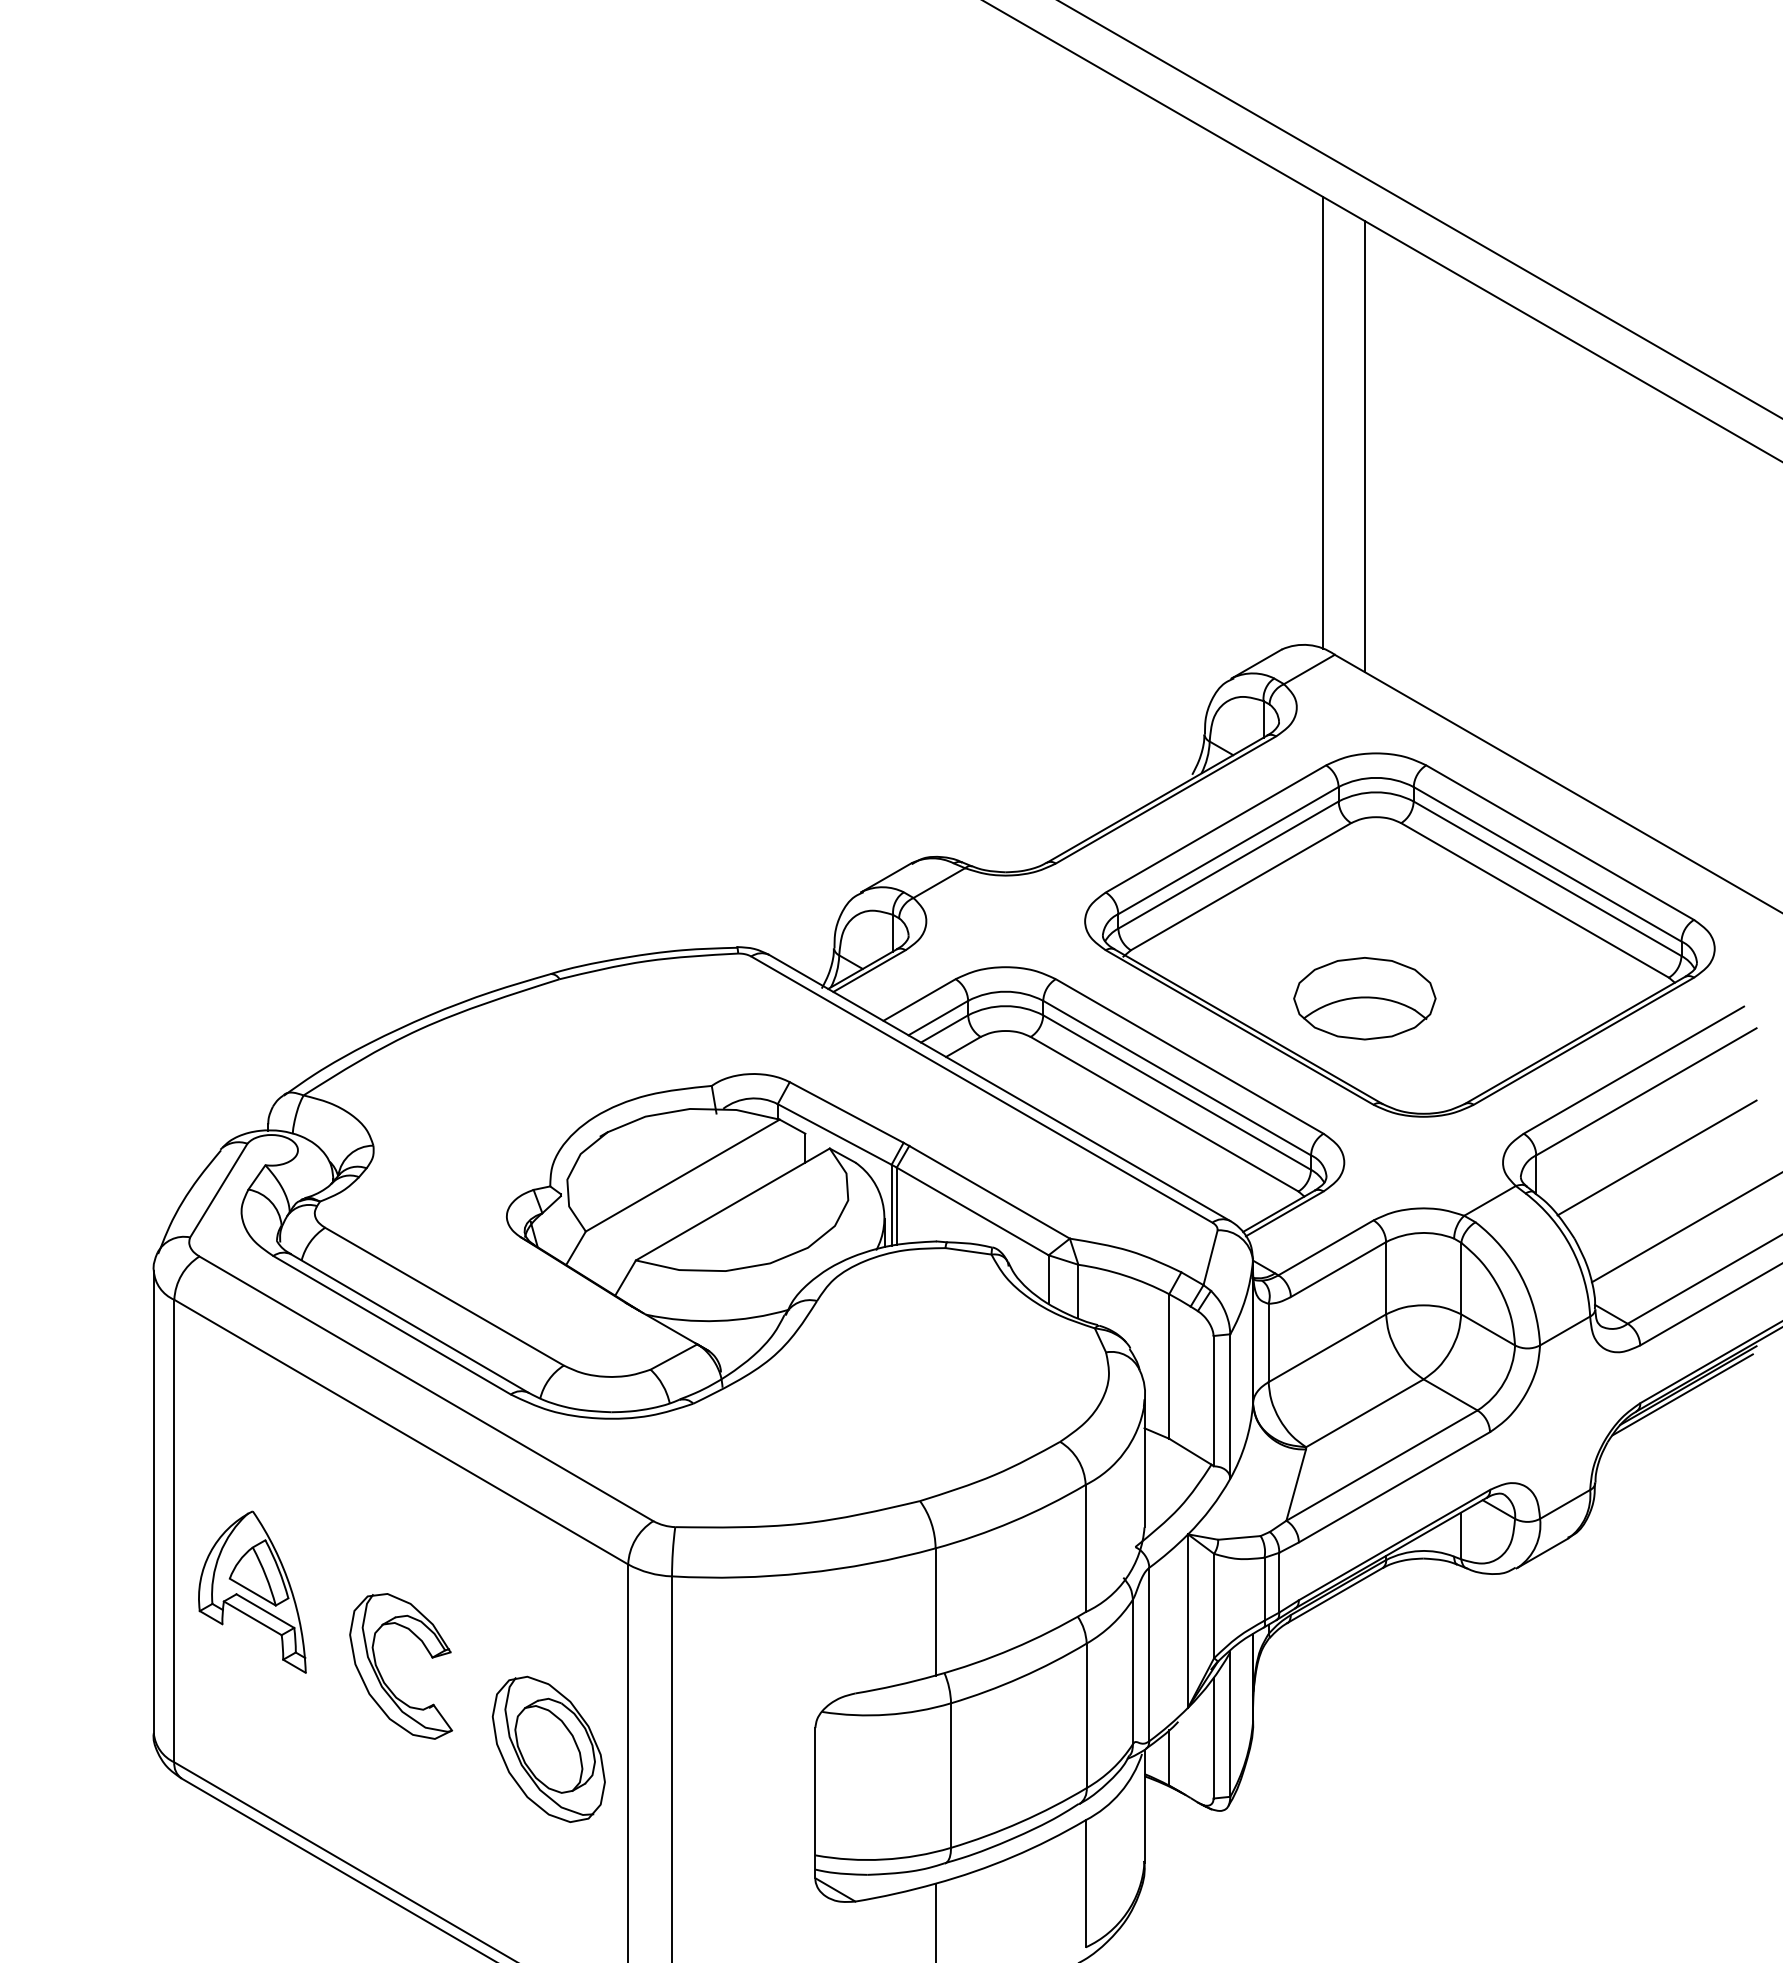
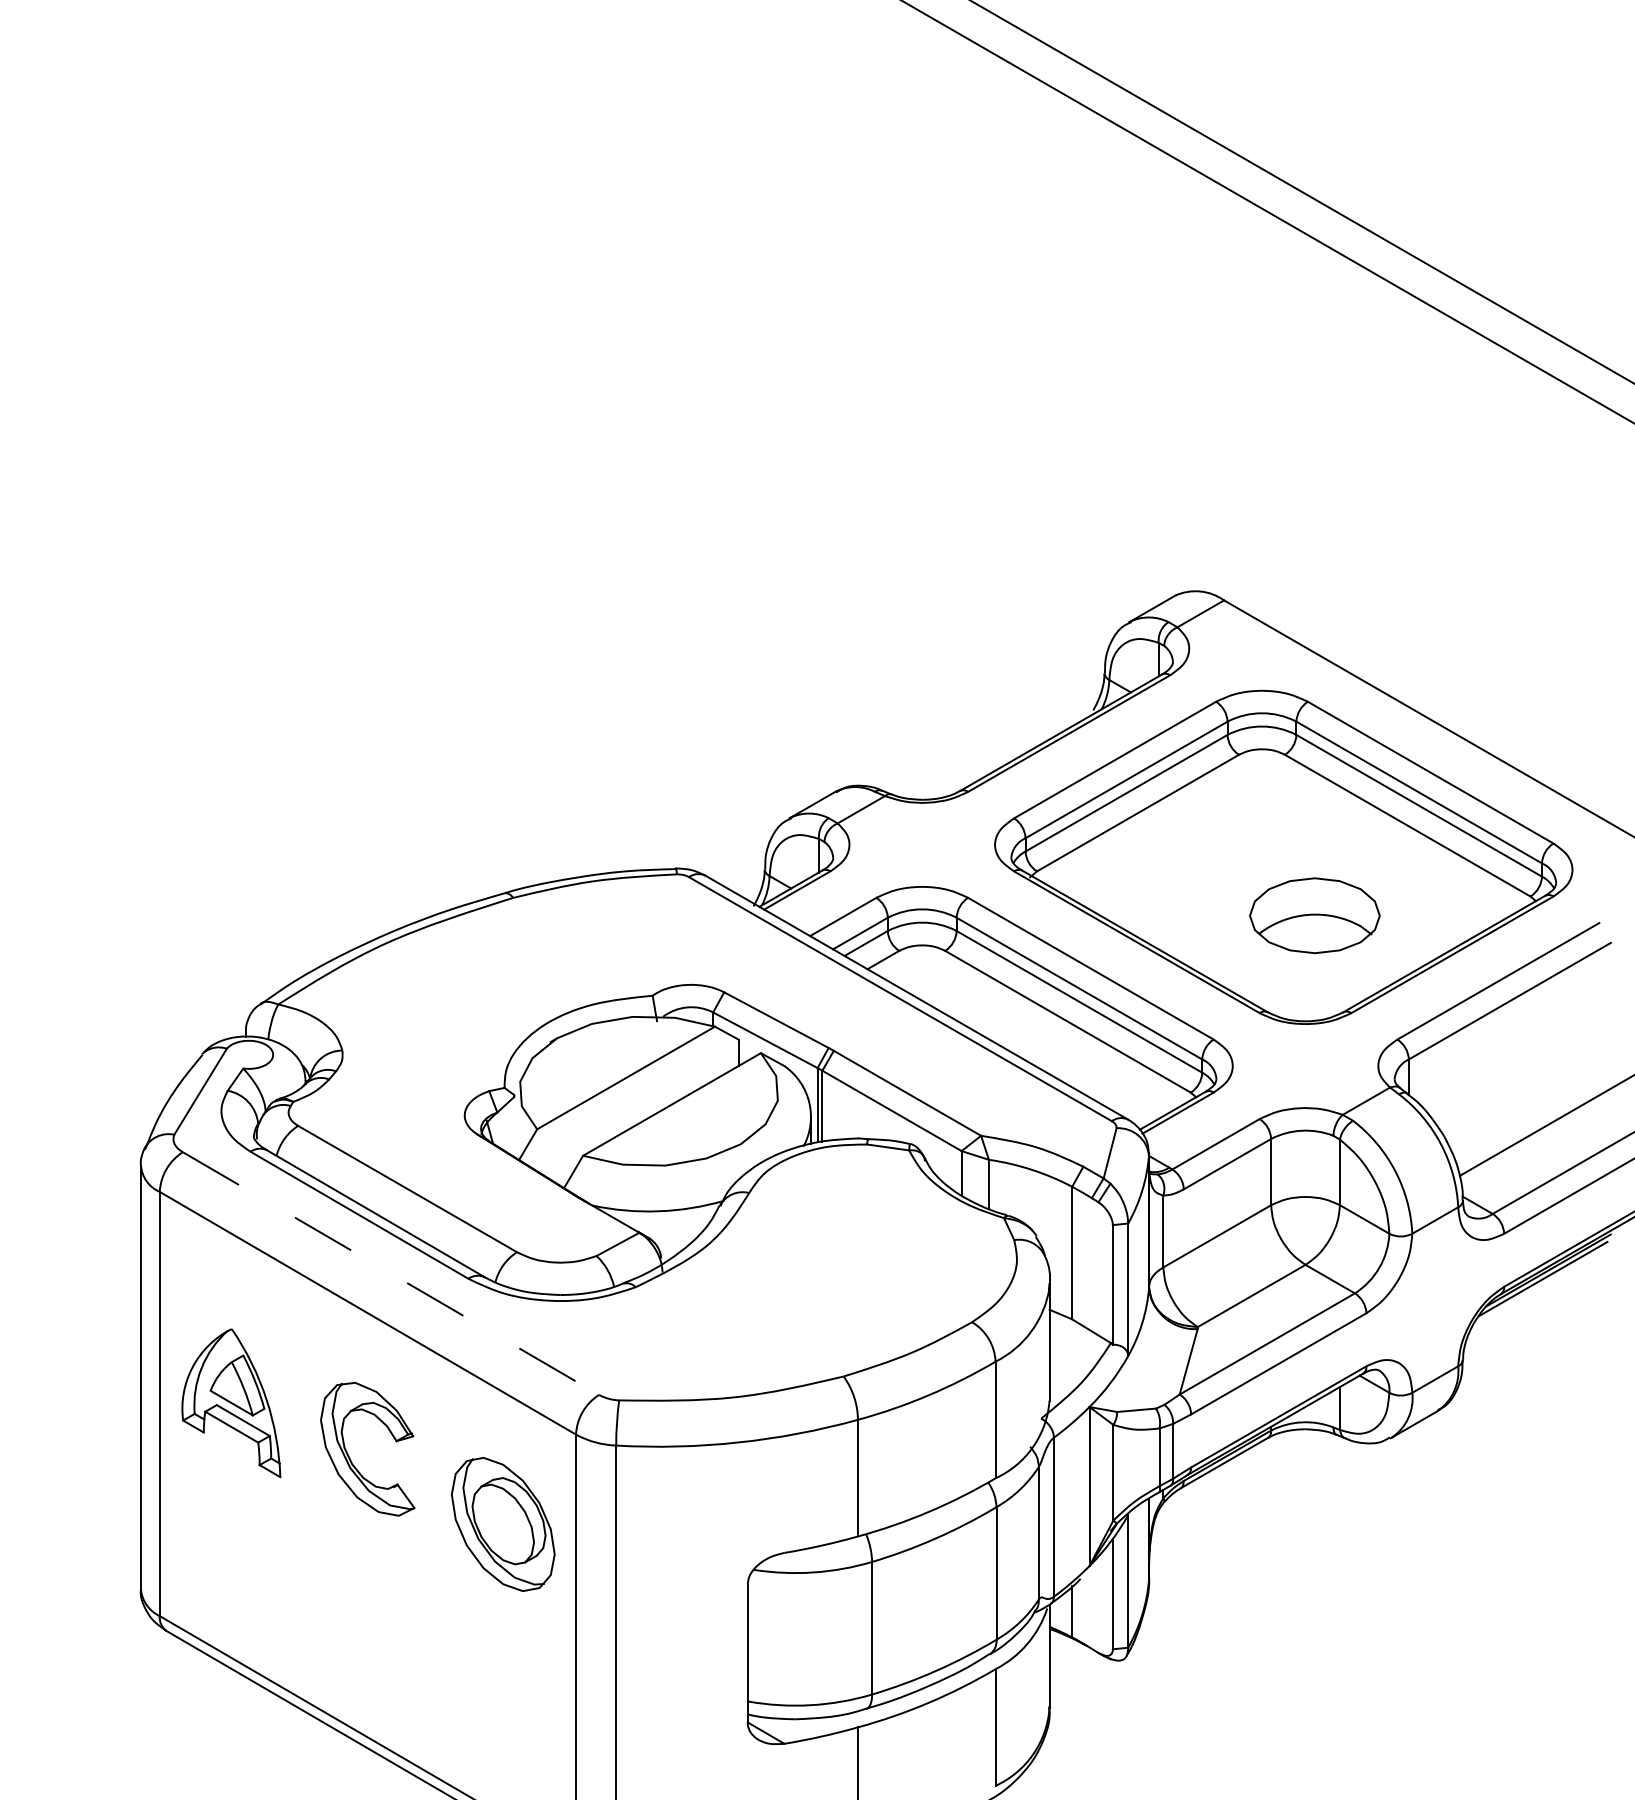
line: (1323, 423) -> (1213, 388), removed
line: (1364, 446) -> (1251, 409), removed
part: (1364, 998) -> (1314, 915), moved
line: (1656, 1157) -> (1519, 1061), removed
line: (426, 1388) -> (391, 1273), solid -> dashed
part: (252, 1591) -> (231, 1402), moved
part: (382, 1676) -> (350, 1458), moved
part: (548, 1748) -> (502, 1523), moved

